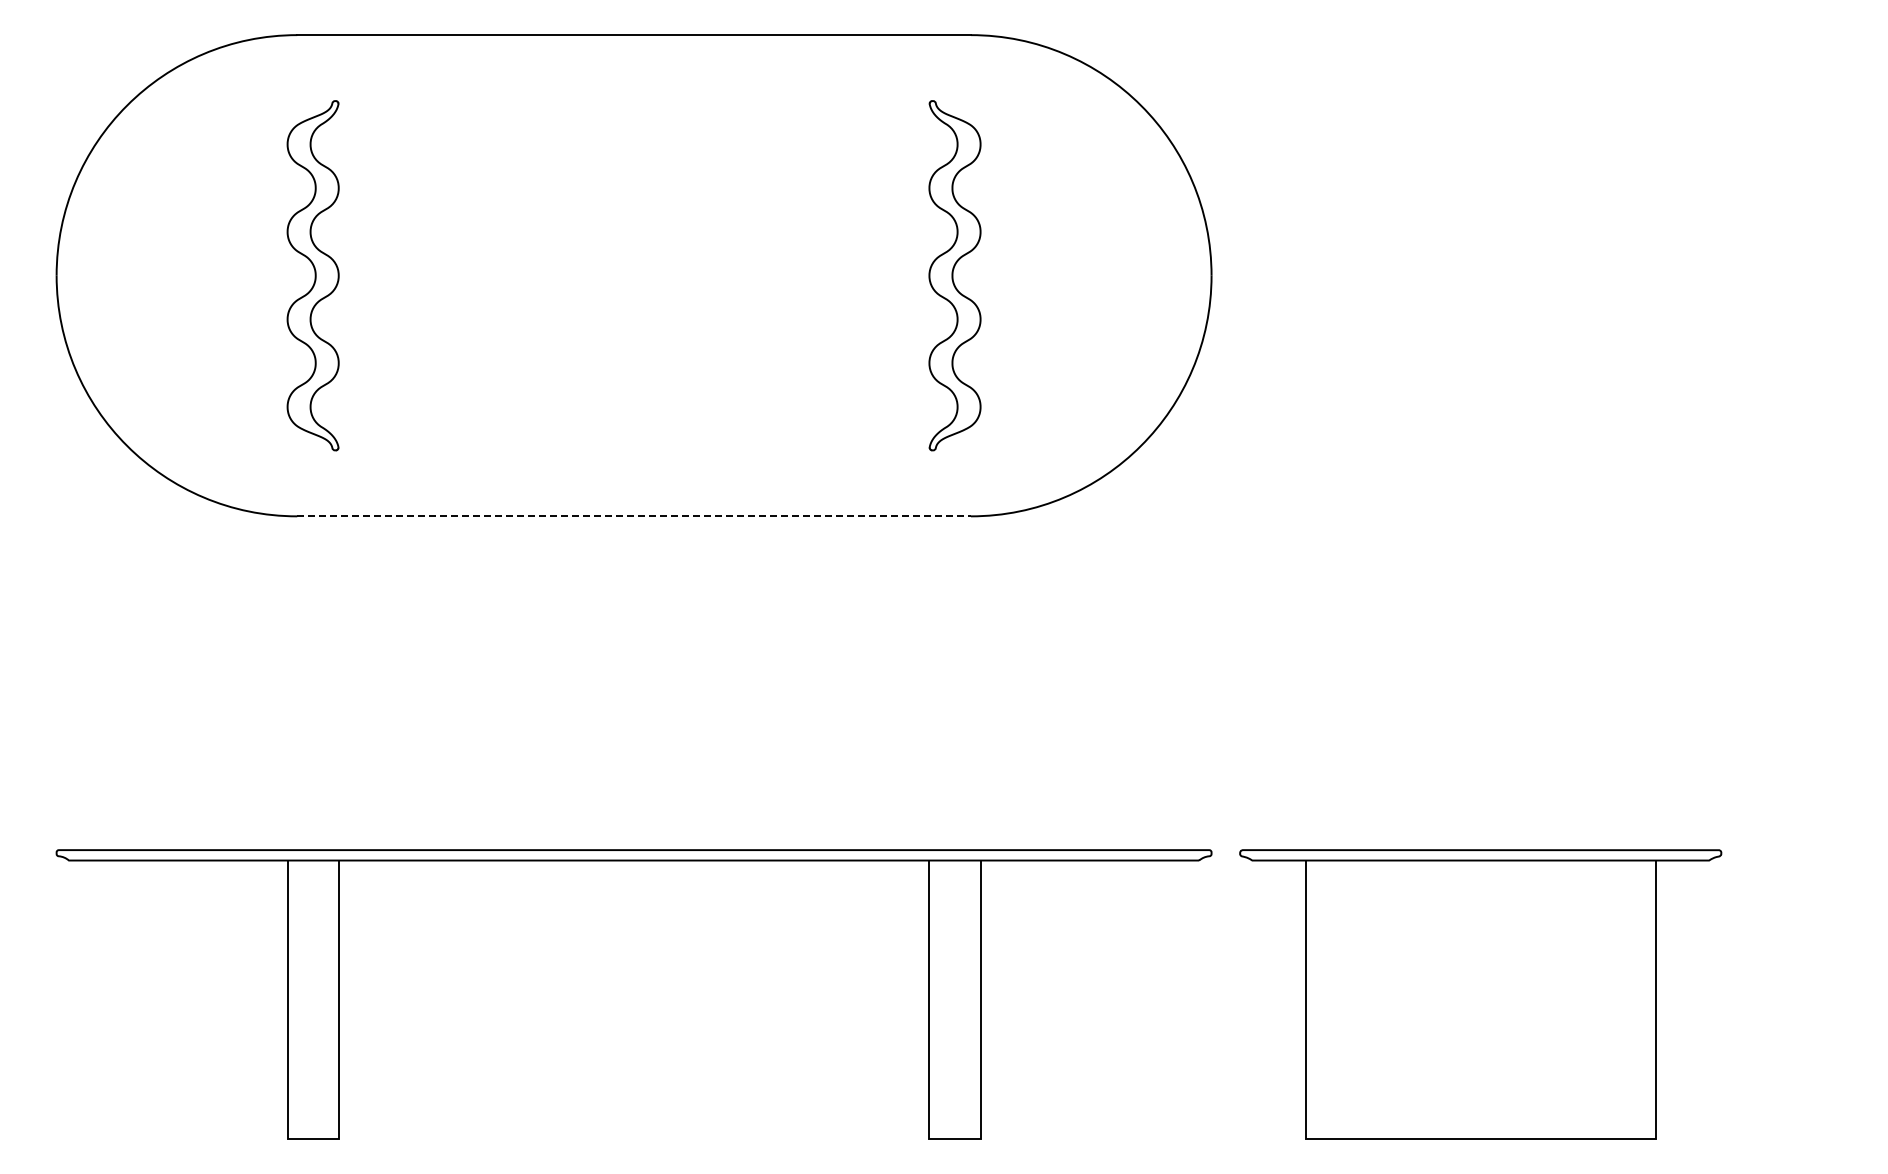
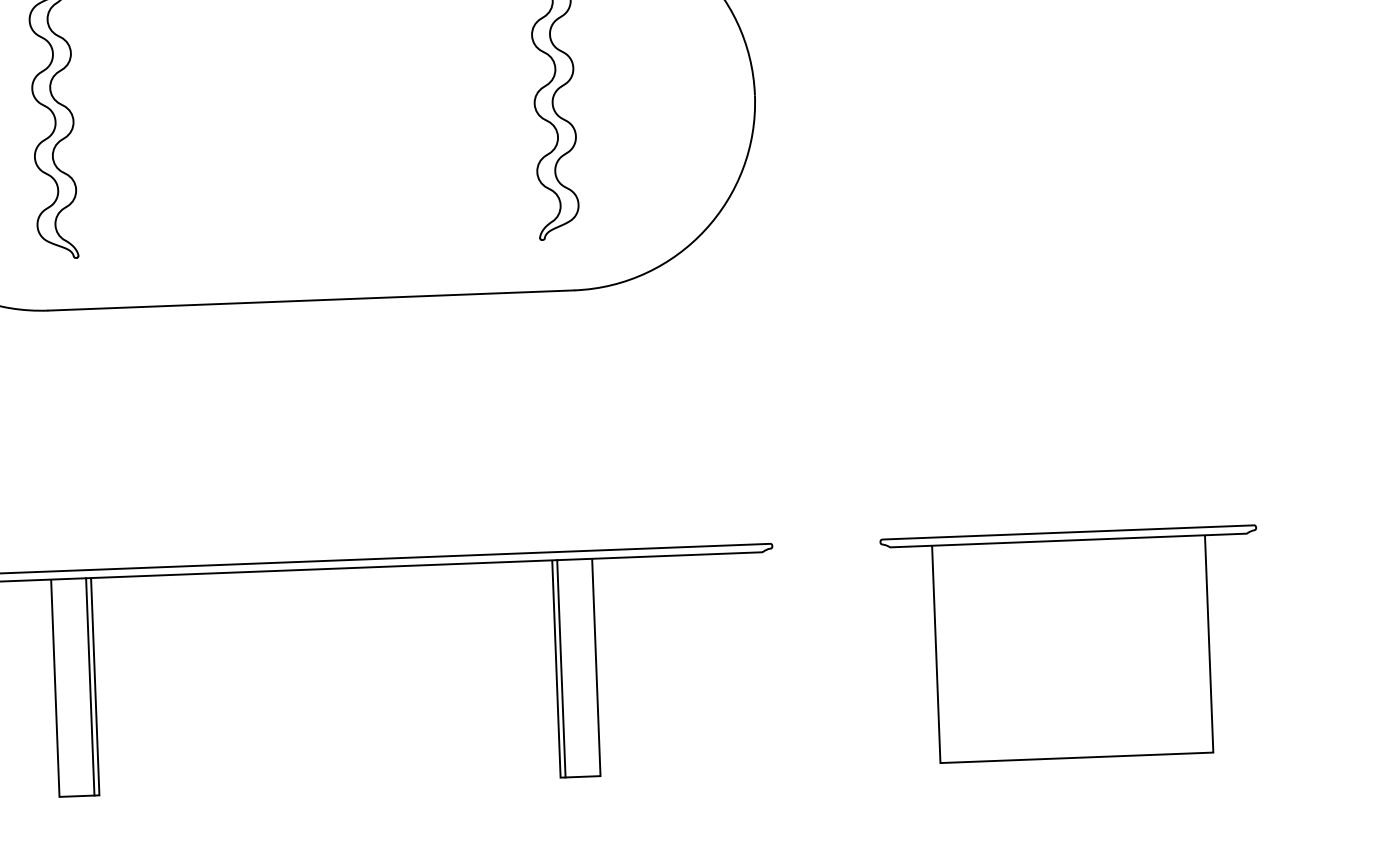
line: (634, 516) -> (311, 300), dashed -> solid
part: (1480, 994) -> (1072, 645), moved
line: (332, 999) -> (90, 686), added
line: (935, 999) -> (561, 668), added

